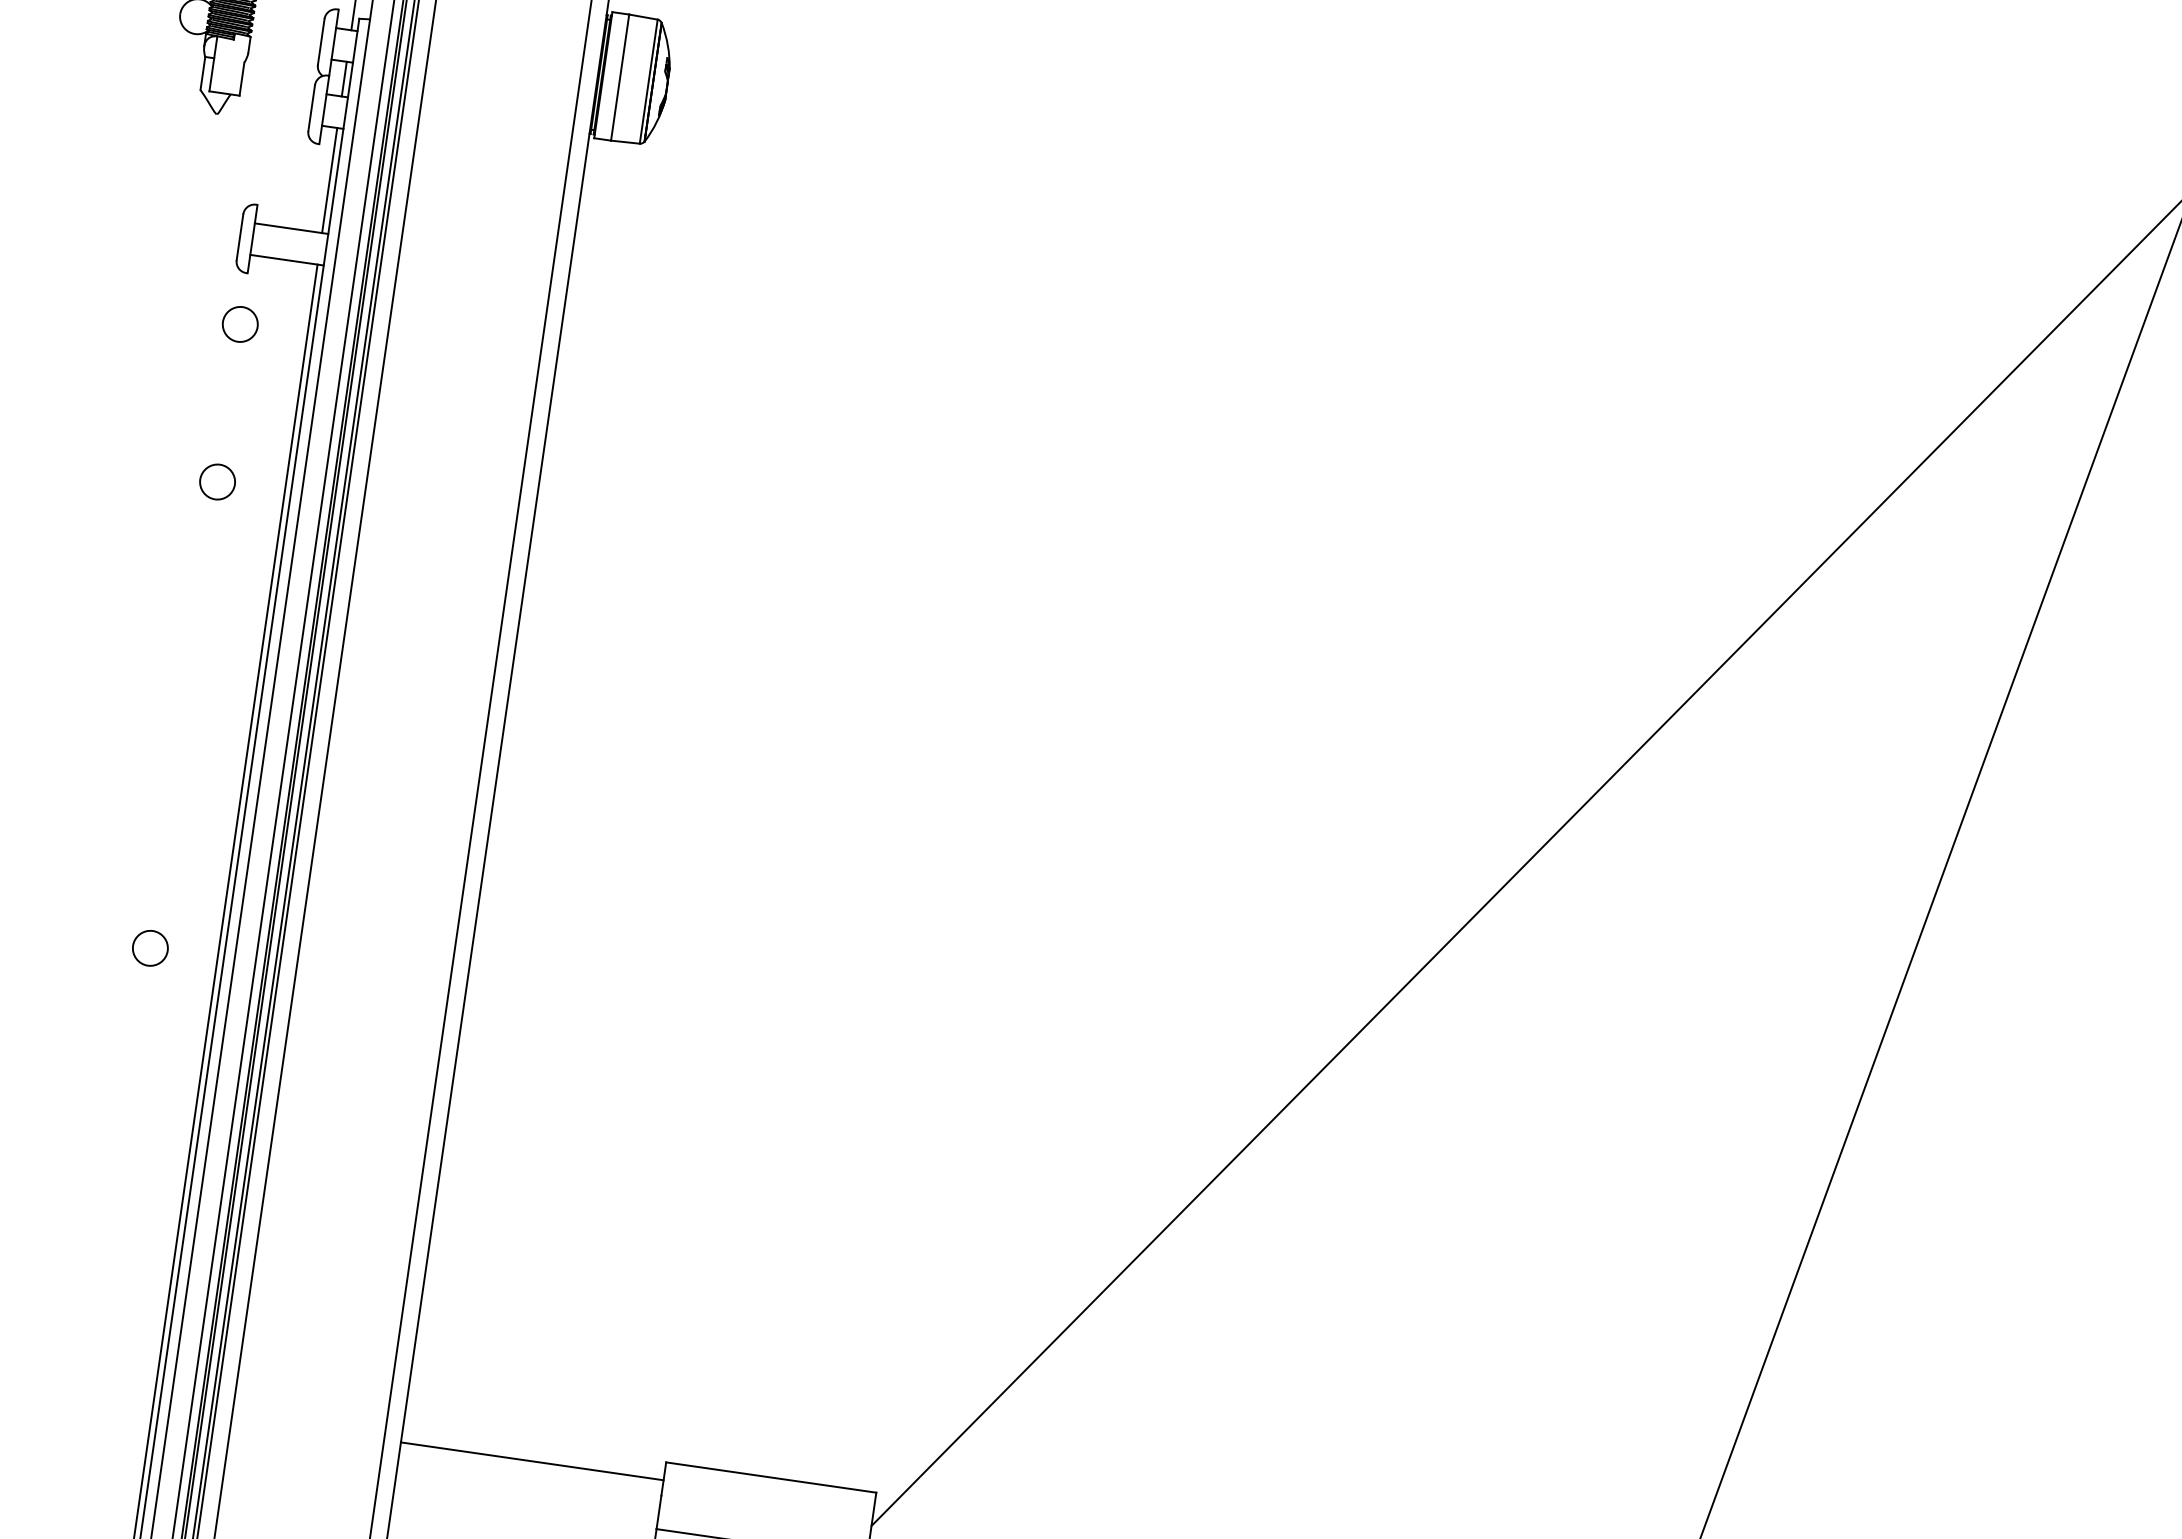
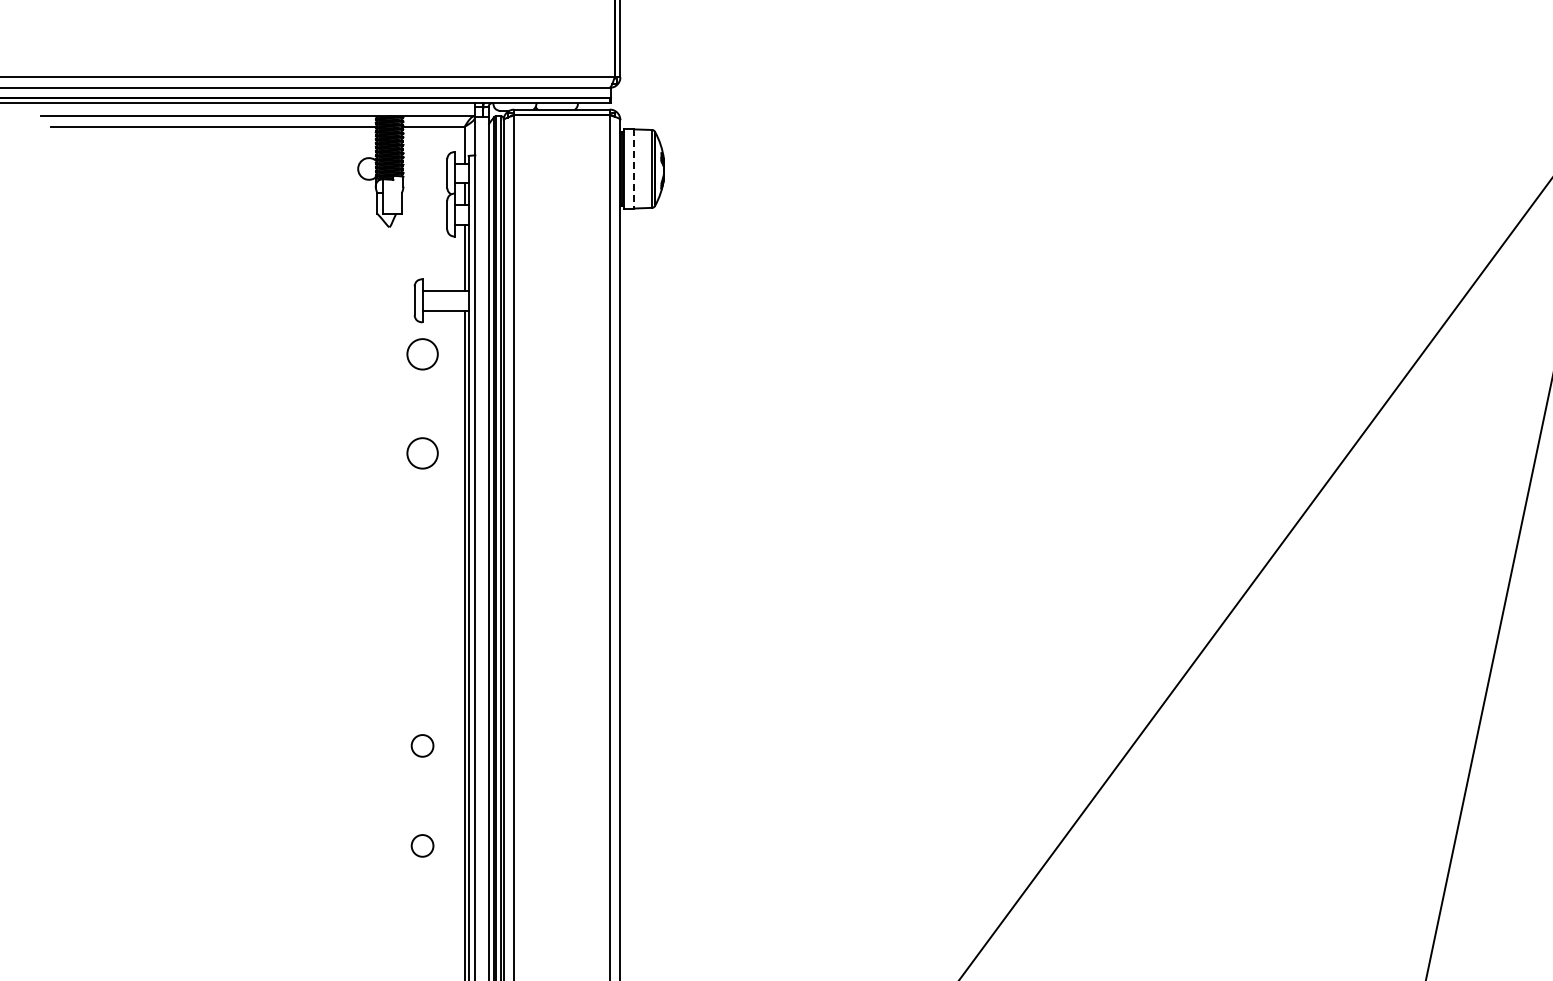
line: (620, 76) -> (634, 168), solid -> dashed
circle: (240, 324) -> (422, 354), size x1.4
circle: (217, 480) -> (422, 452), size x1.4
circle: (127, 1107) -> (422, 845), added

